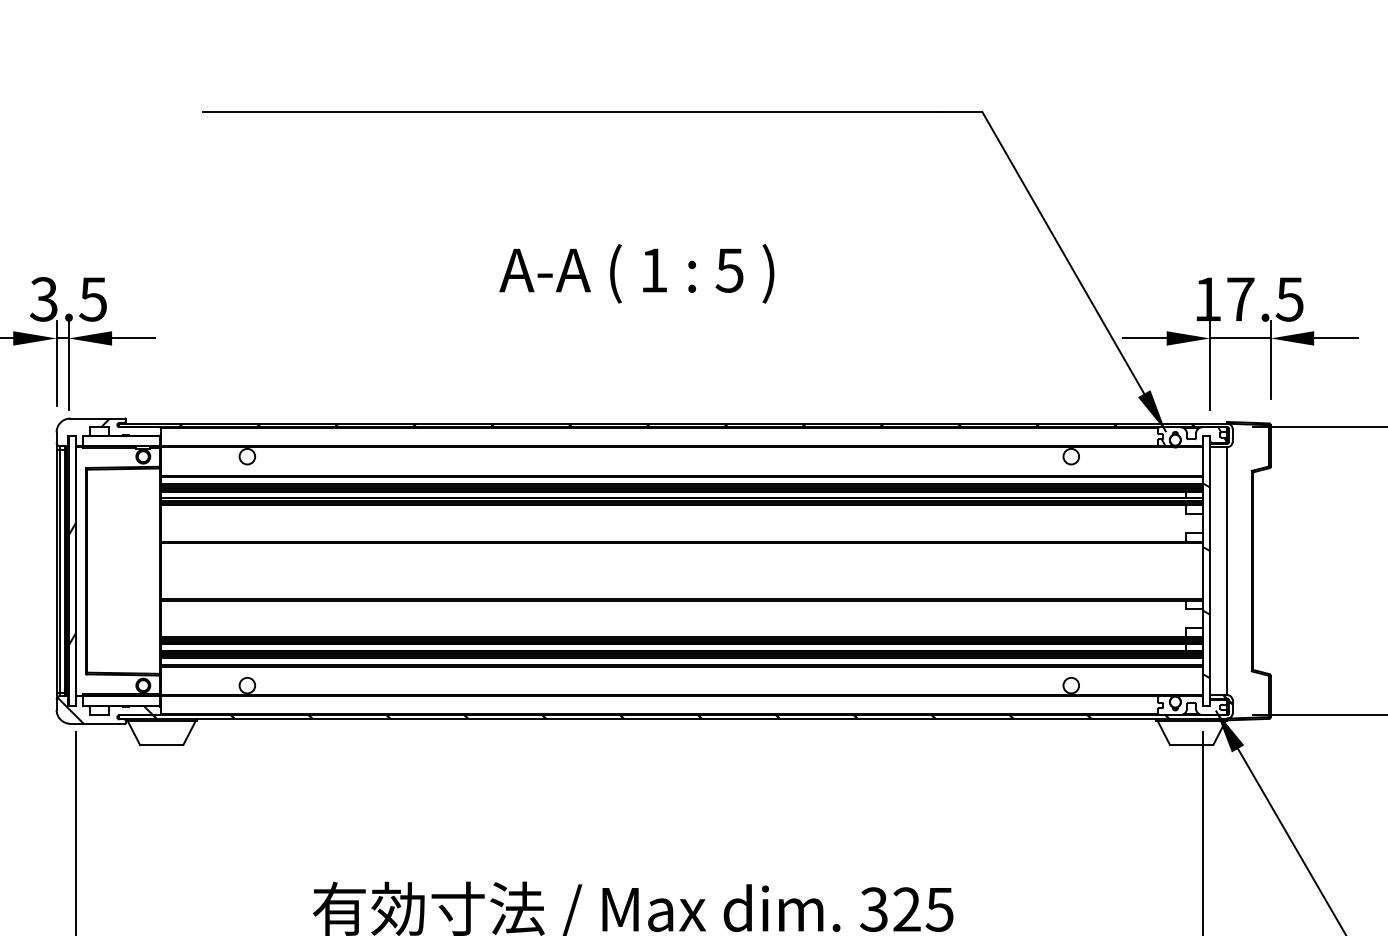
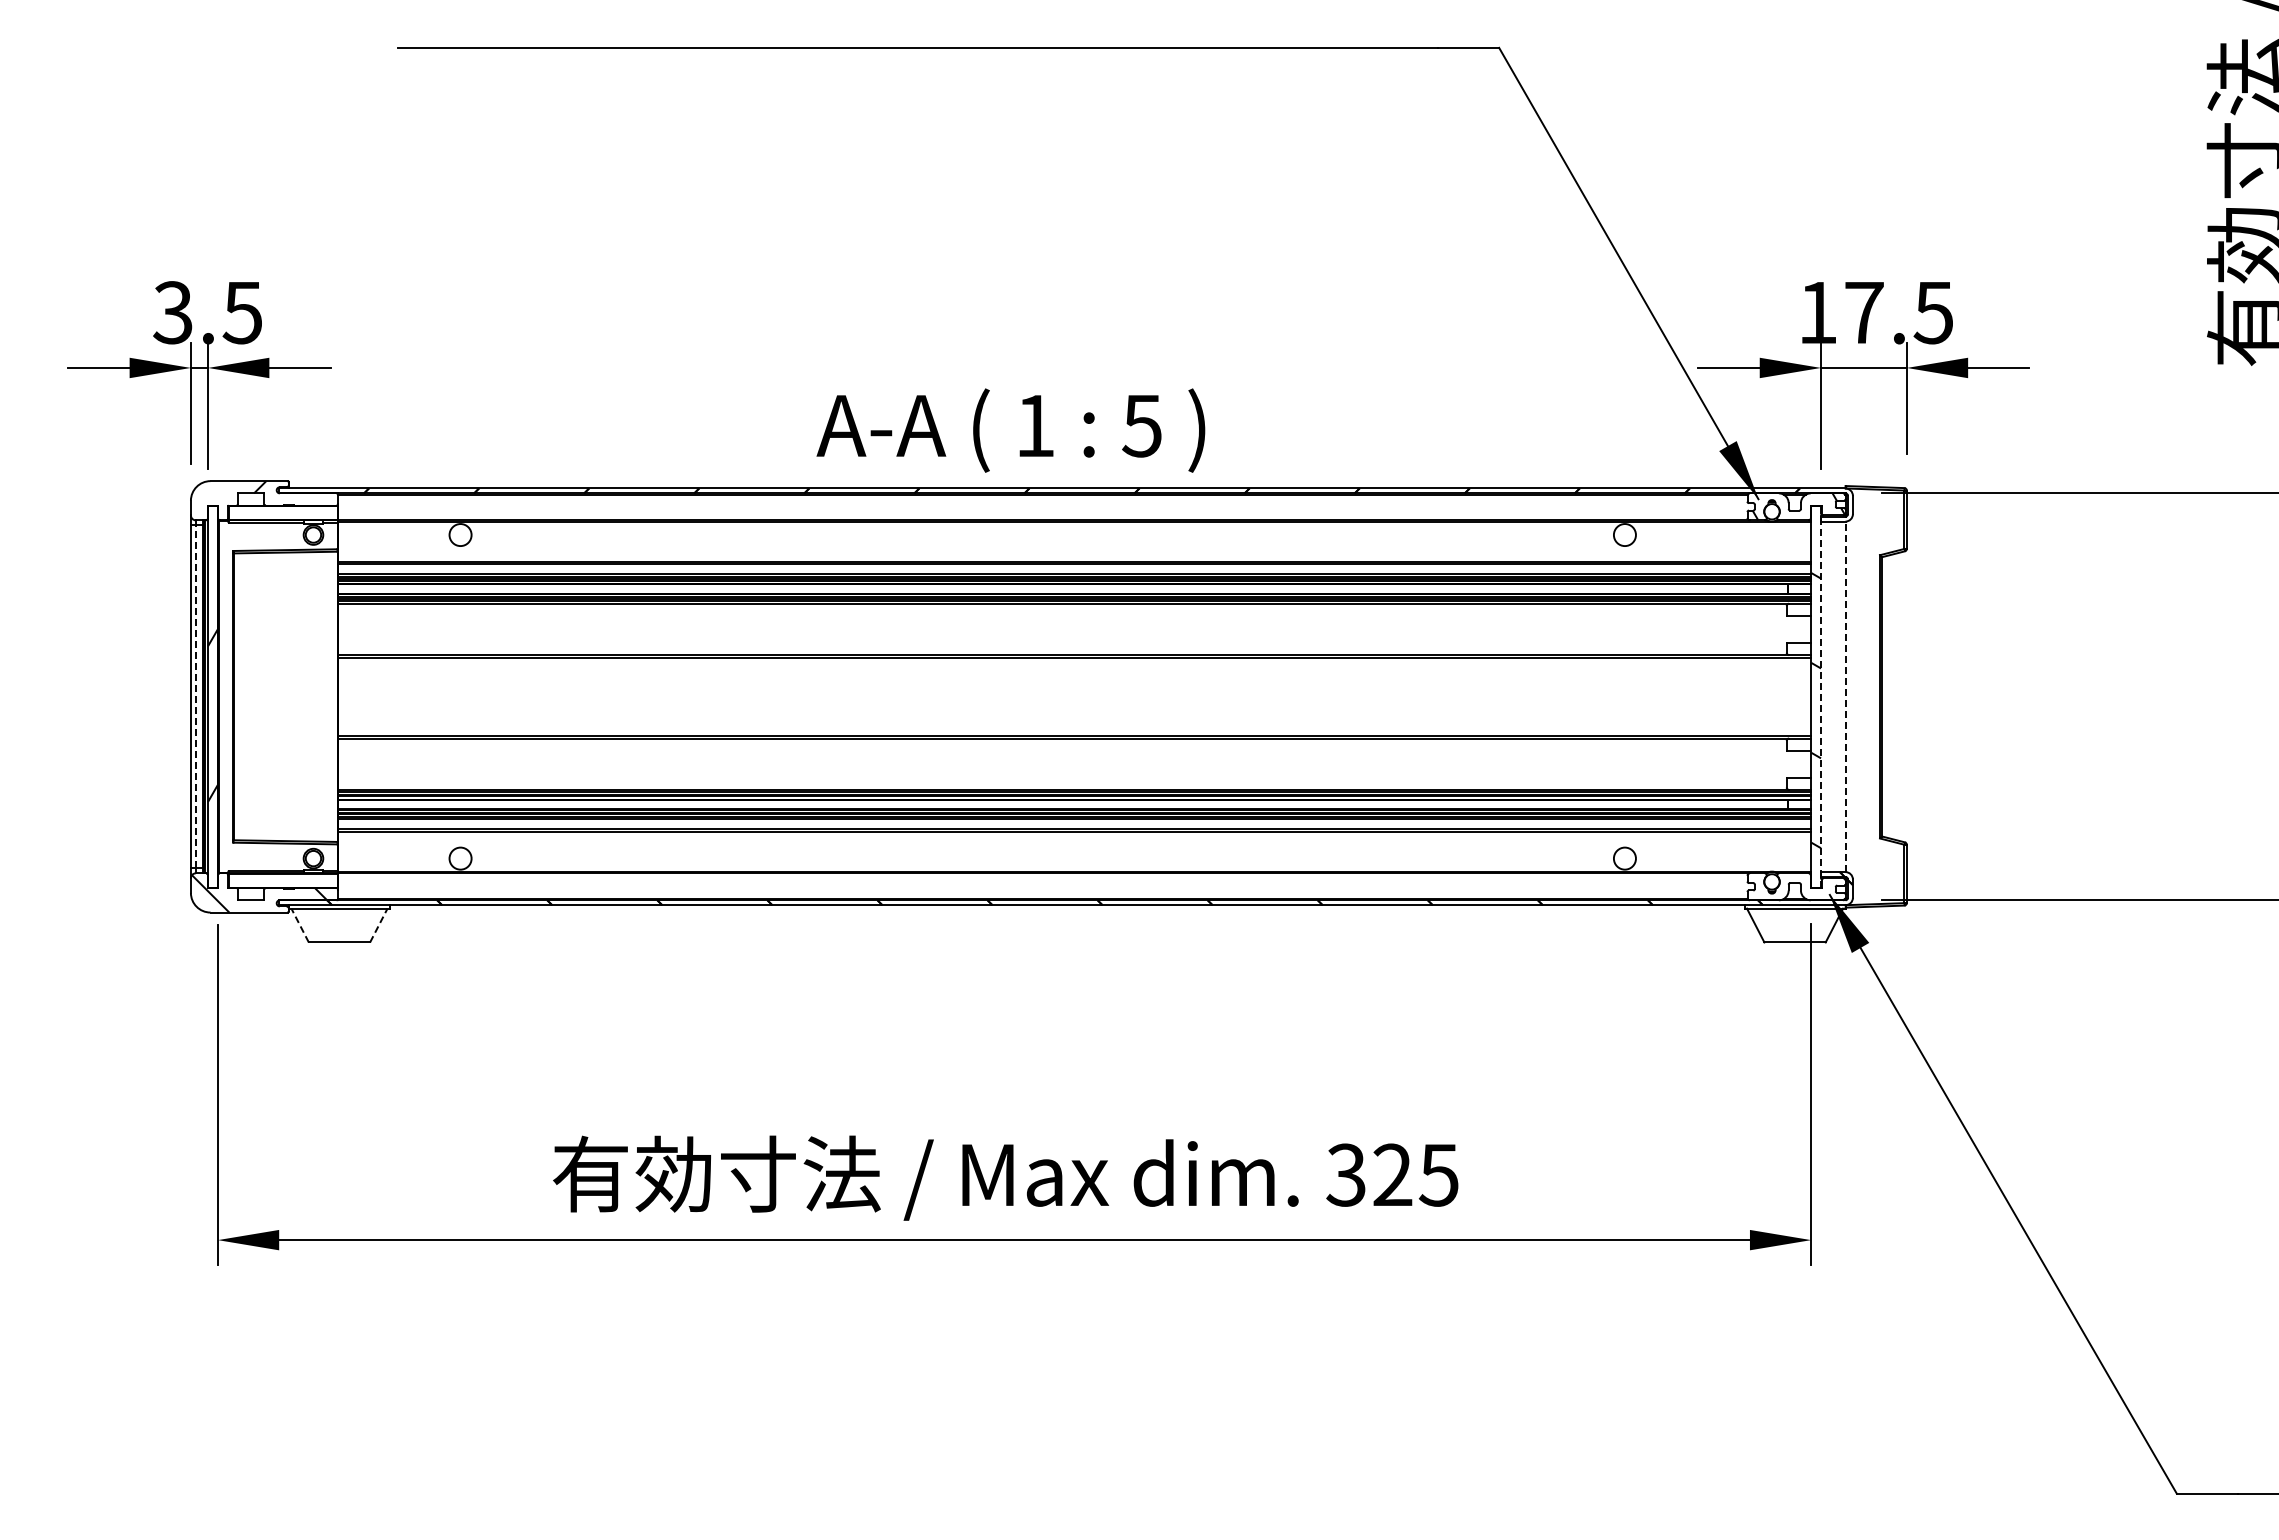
text: (636, 273) -> (1010, 430), moved
line: (59, 570) -> (195, 696), solid -> dashed
line: (1210, 570) -> (1821, 696), solid -> dashed
line: (1227, 570) -> (1845, 696), solid -> dashed
line: (133, 732) -> (299, 925), solid -> dashed
line: (190, 732) -> (379, 925), solid -> dashed

